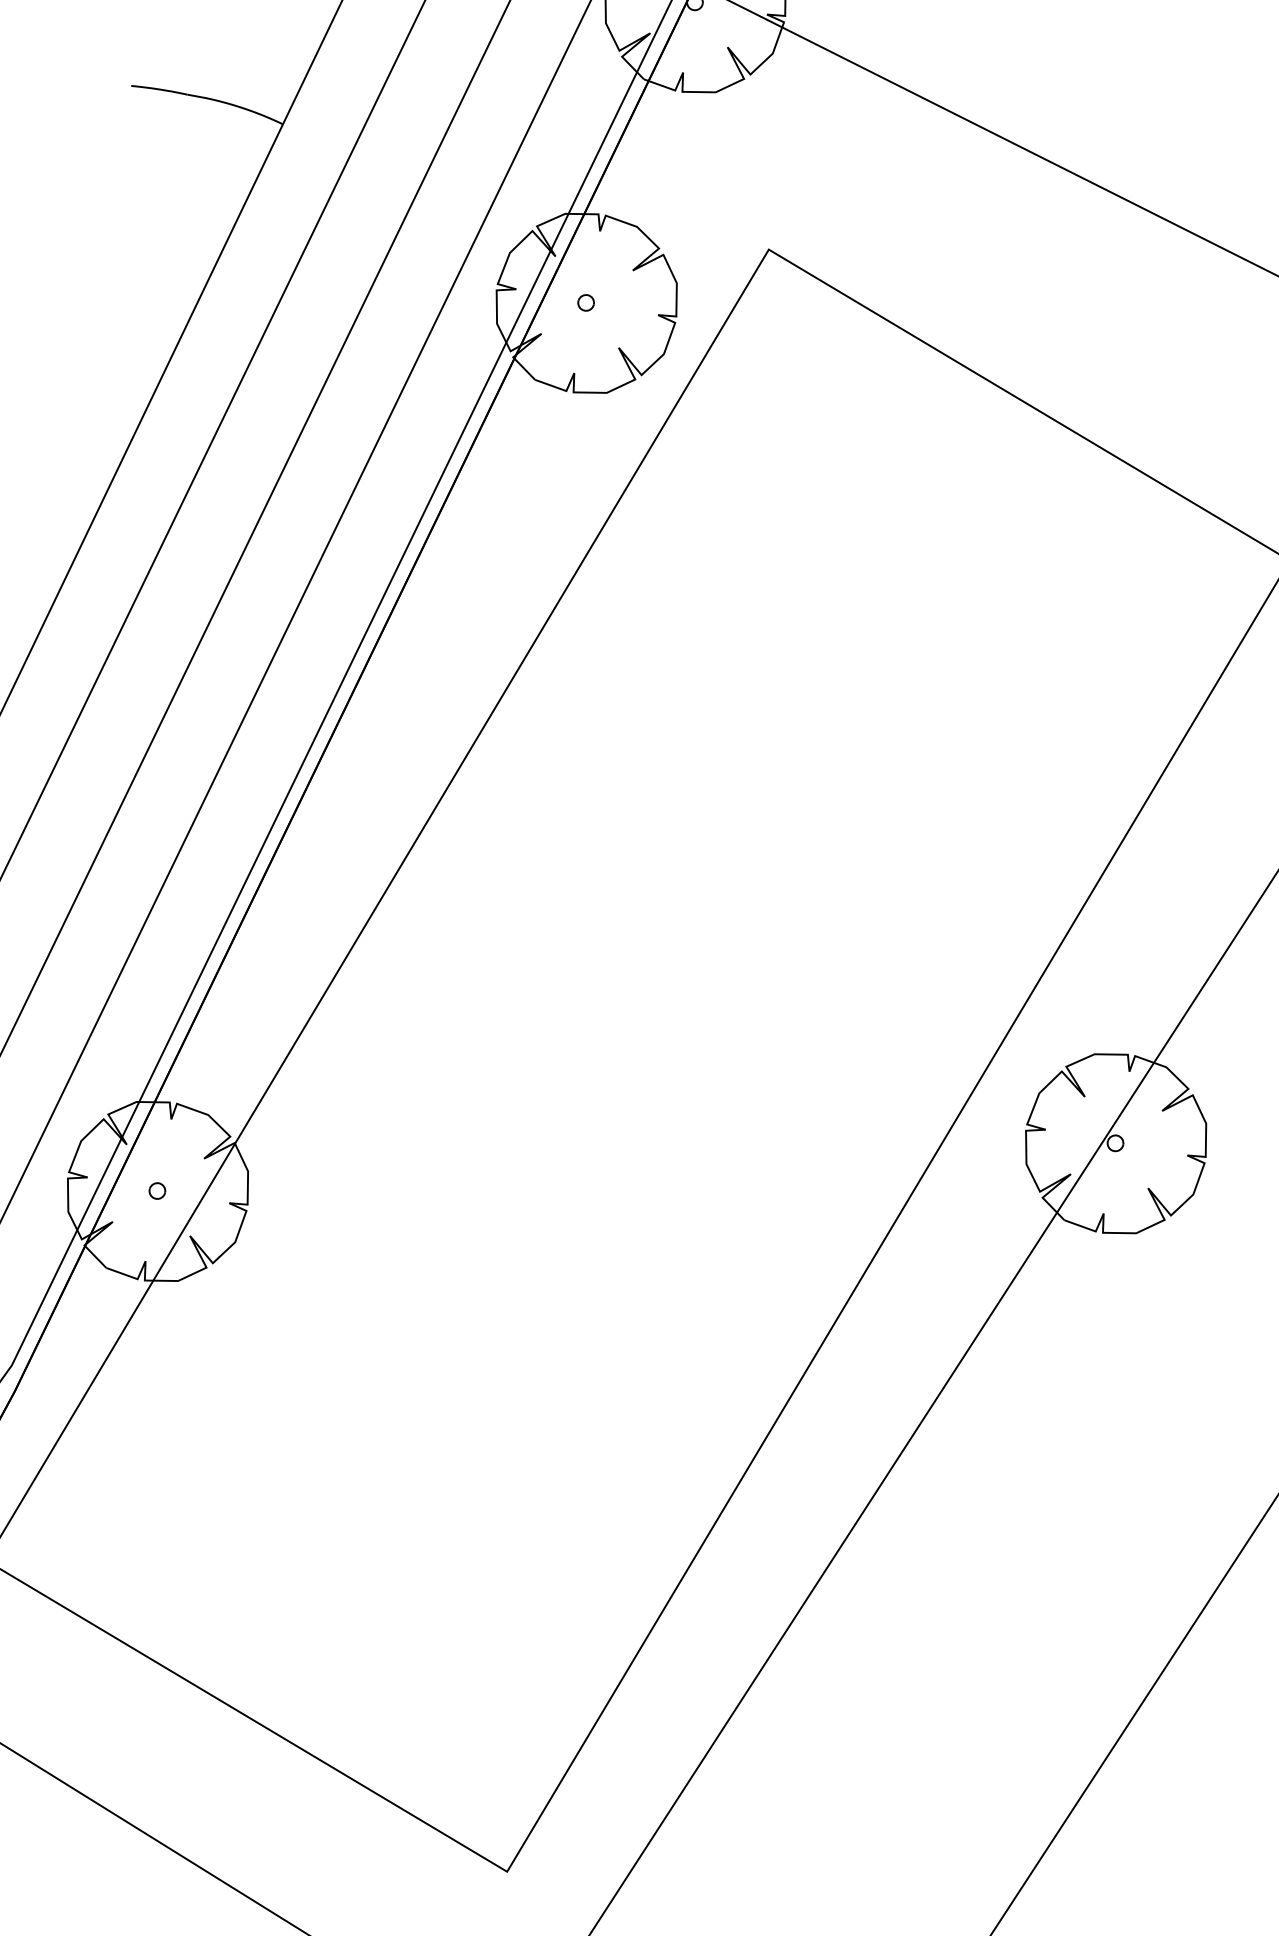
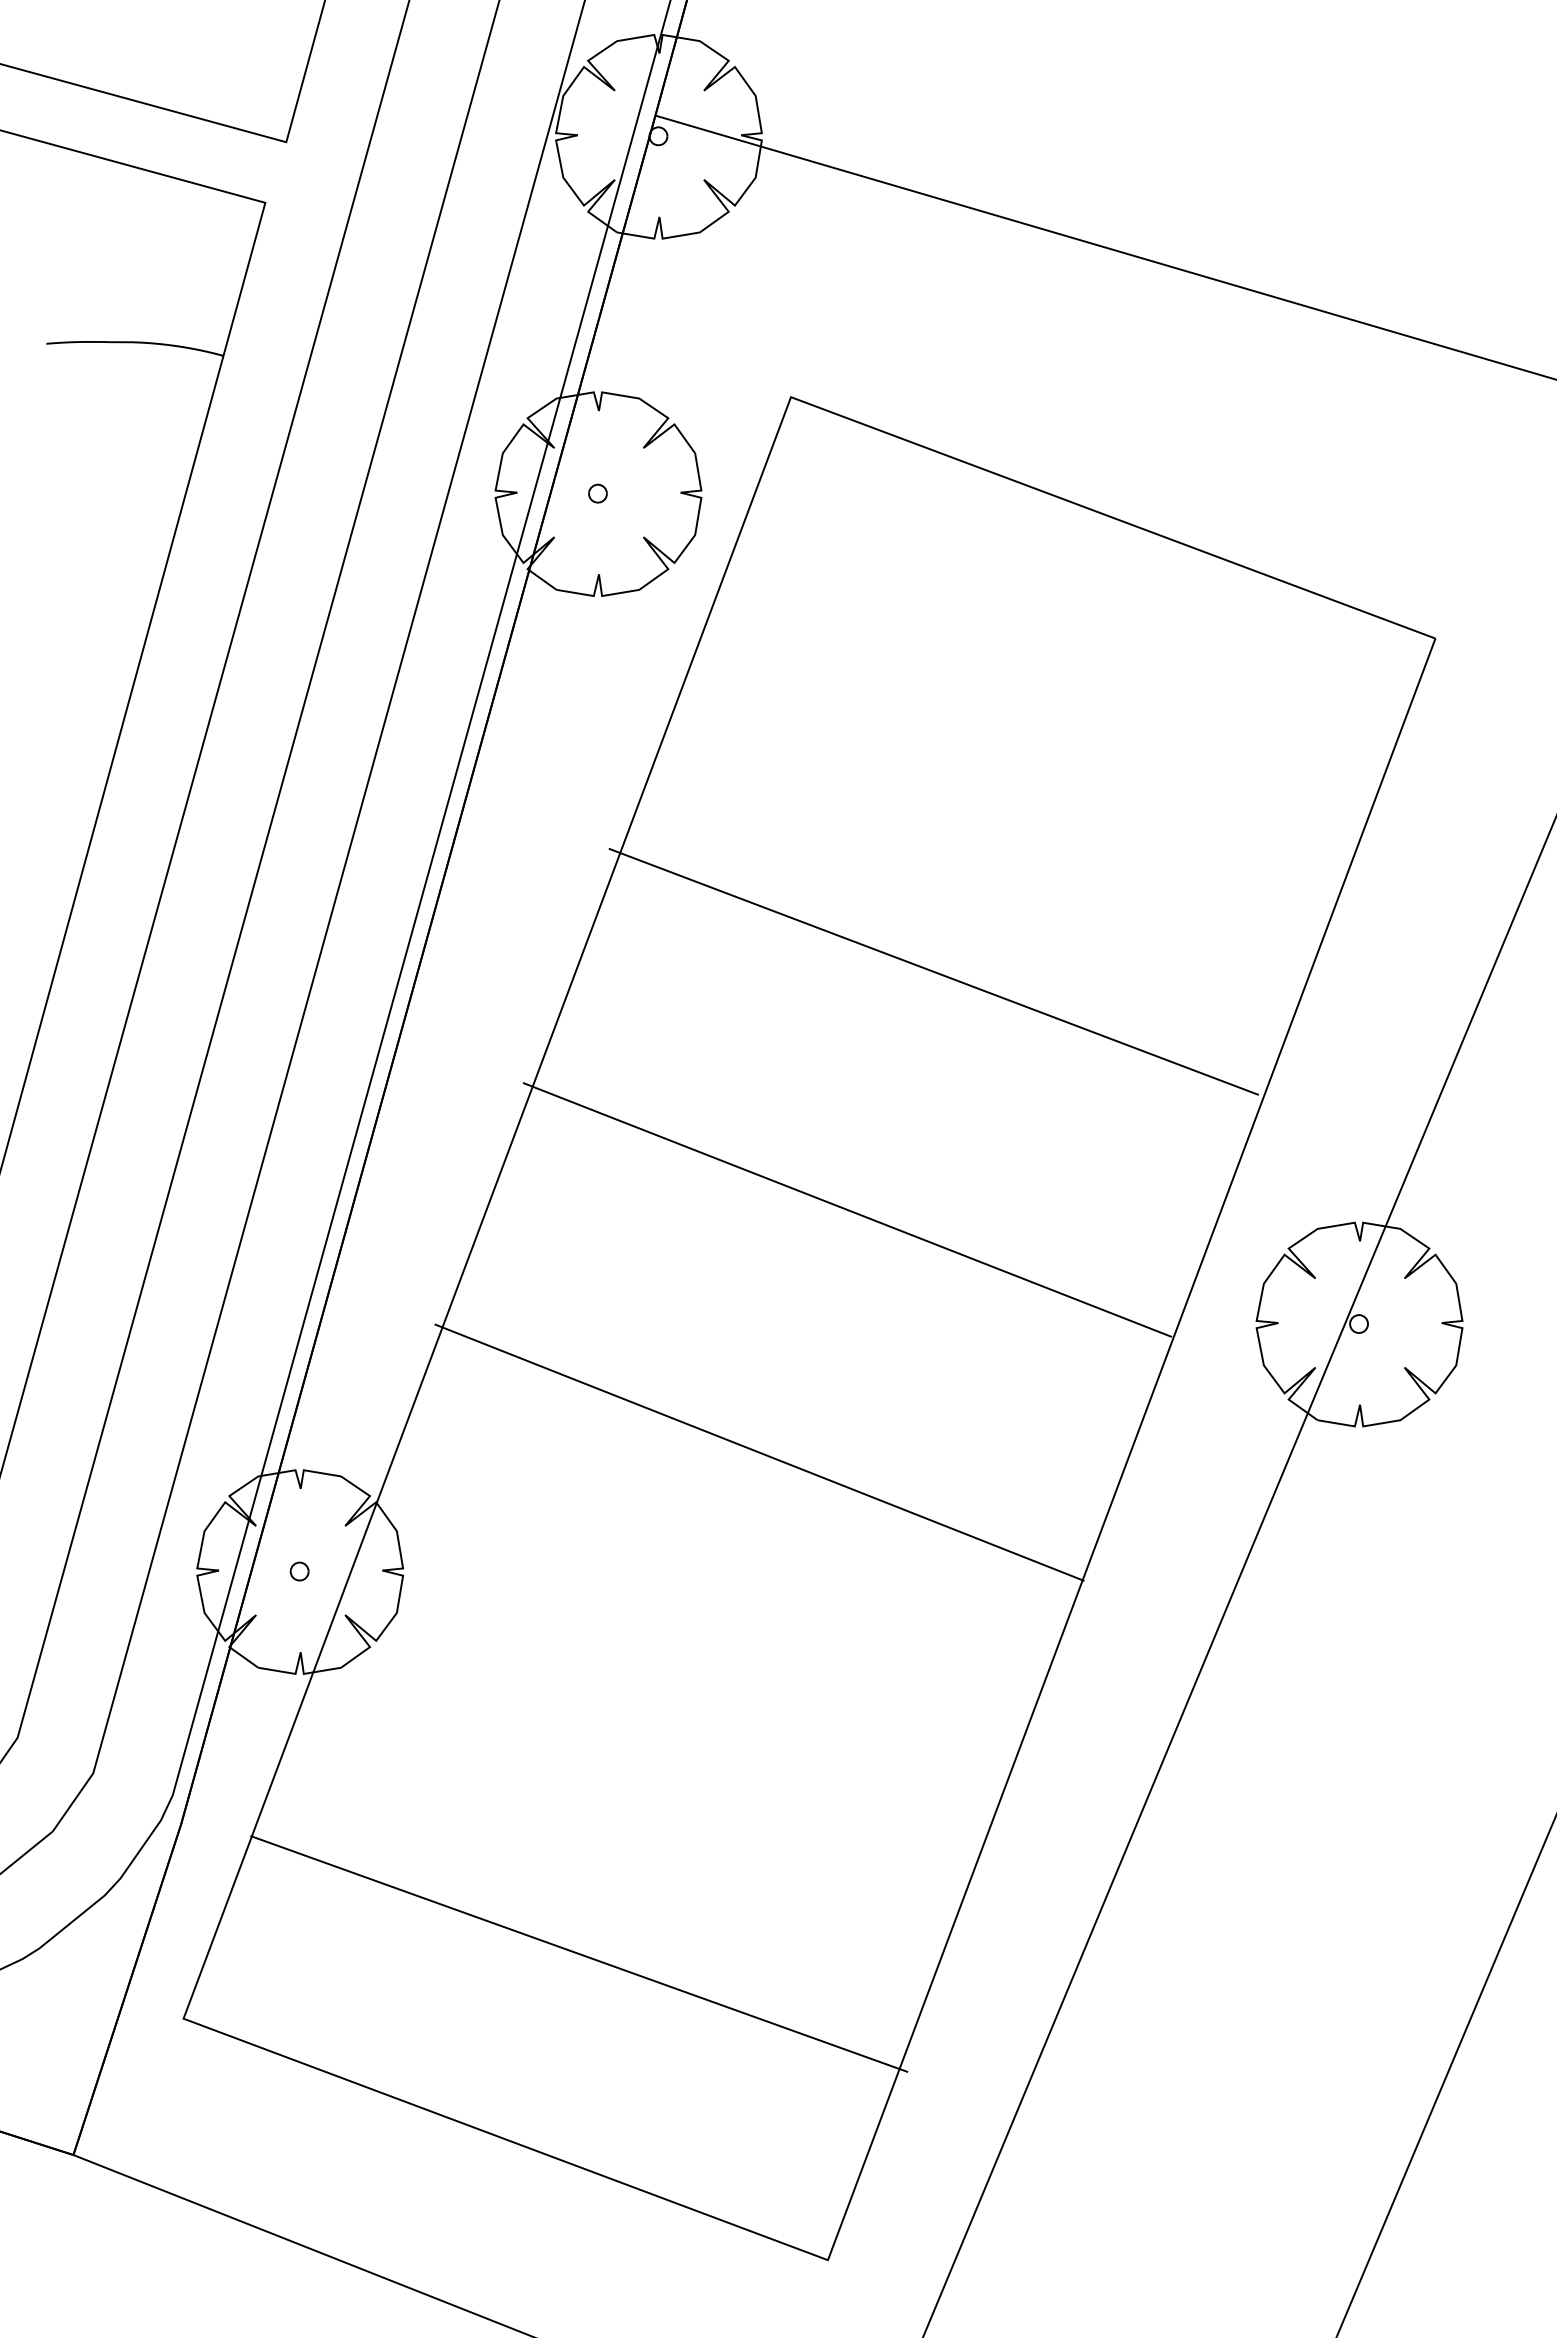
line: (801, 770) -> (933, 971), added
line: (689, 963) -> (847, 1209), added
line: (575, 1160) -> (759, 1452), added
line: (339, 1566) -> (579, 1953), added

